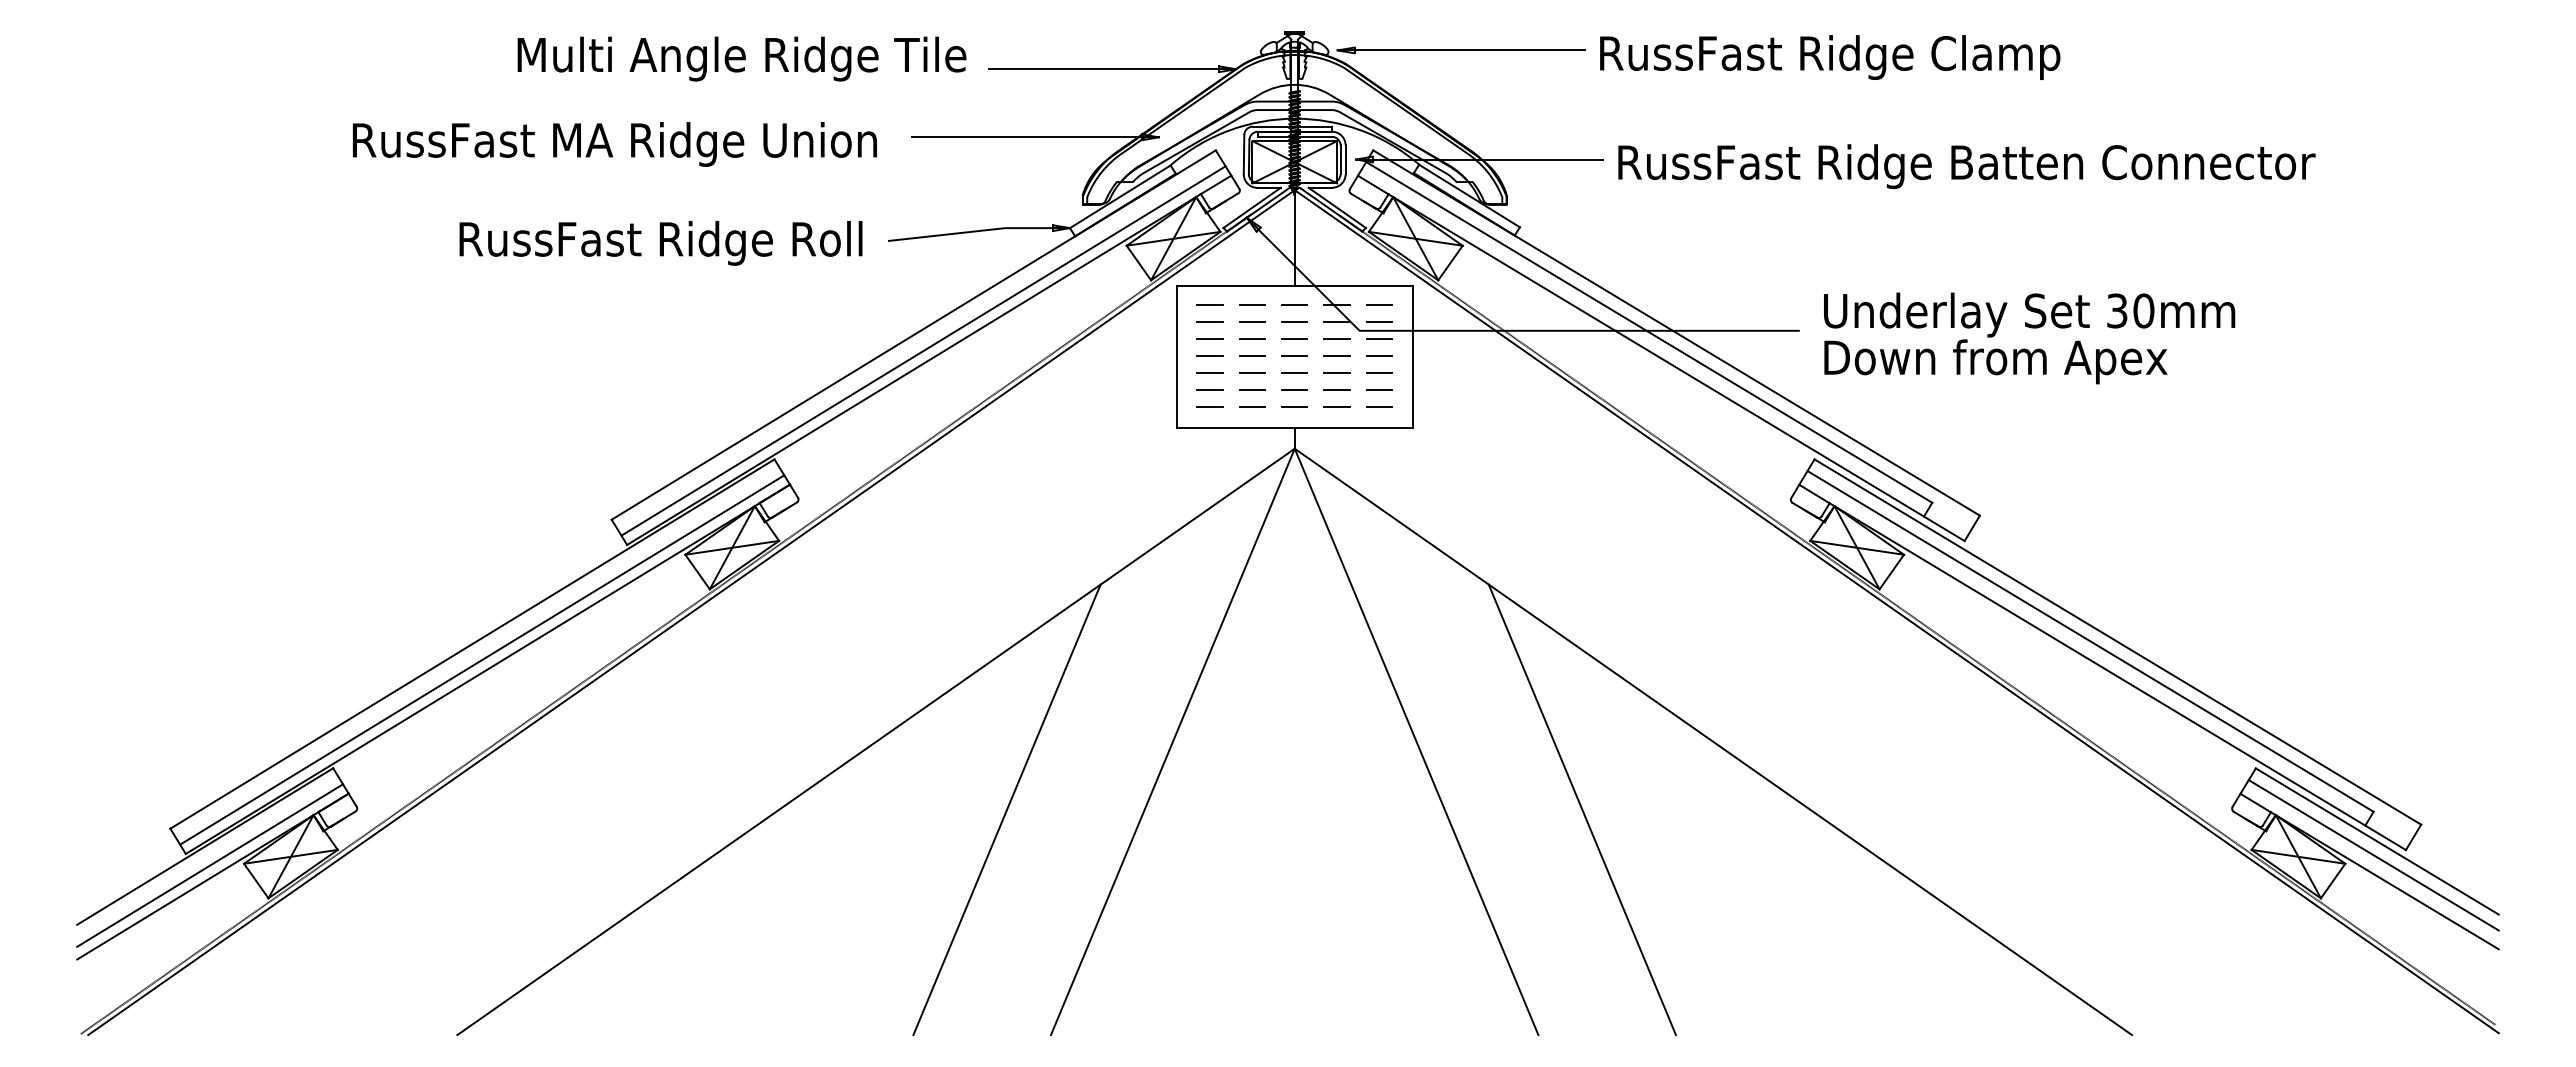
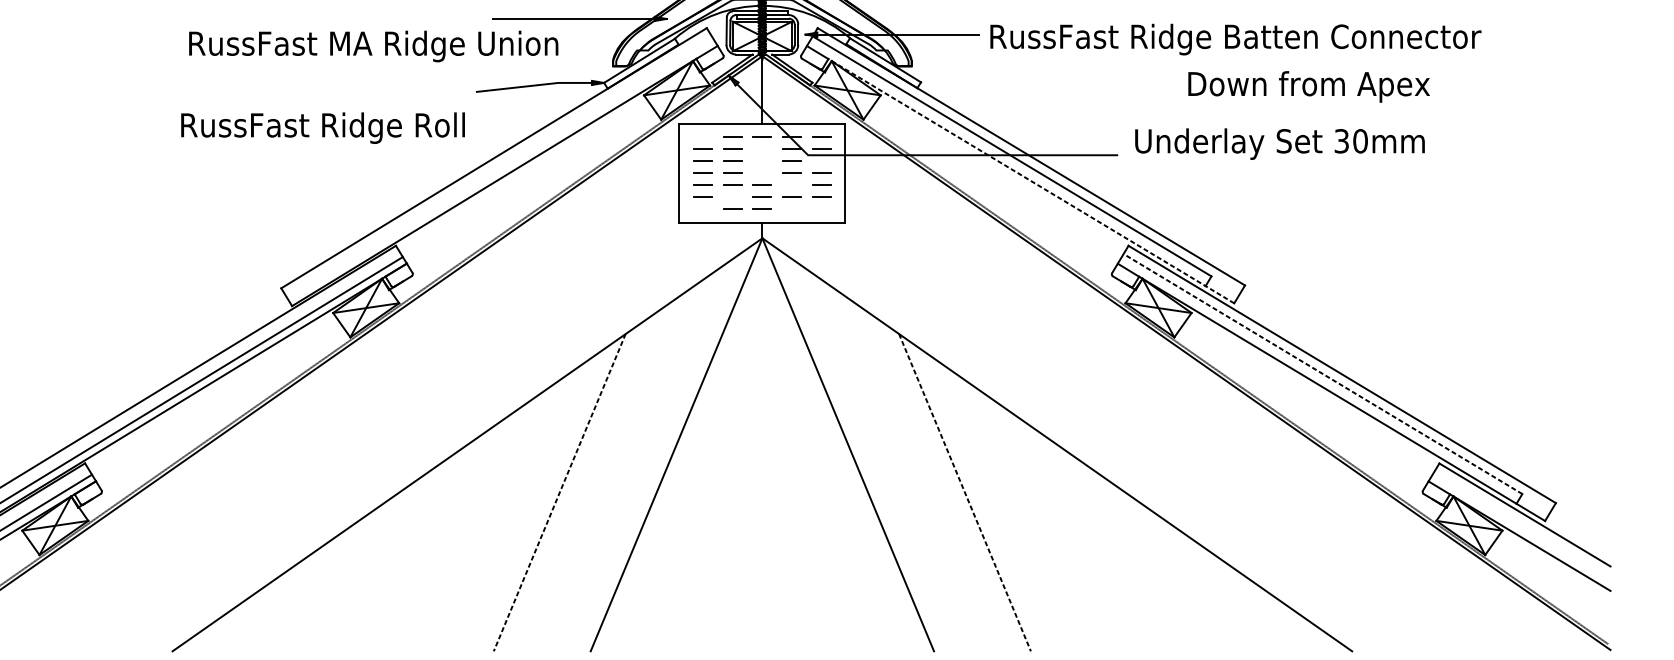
text: (614, 144) -> (373, 46), moved
text: (660, 243) -> (322, 128), moved
line: (1209, 305) -> (702, 137), removed
line: (1294, 322) -> (762, 149), removed
line: (1294, 338) -> (762, 160), removed
line: (1379, 338) -> (822, 160), removed
line: (923, 350) -> (500, 169), removed
line: (1294, 355) -> (762, 172), removed
text: (1995, 361) -> (1308, 86), moved
line: (1676, 367) -> (1031, 181), solid -> dashed
line: (1336, 372) -> (791, 184), removed
line: (1252, 389) -> (732, 196), removed
line: (1209, 406) -> (702, 208), removed
line: (1336, 406) -> (791, 208), removed
line: (1379, 406) -> (822, 208), removed
line: (2090, 641) -> (1322, 374), solid -> dashed
line: (1007, 809) -> (560, 492), solid -> dashed
line: (1582, 809) -> (965, 492), solid -> dashed
line: (2373, 855) -> (1522, 524), removed

